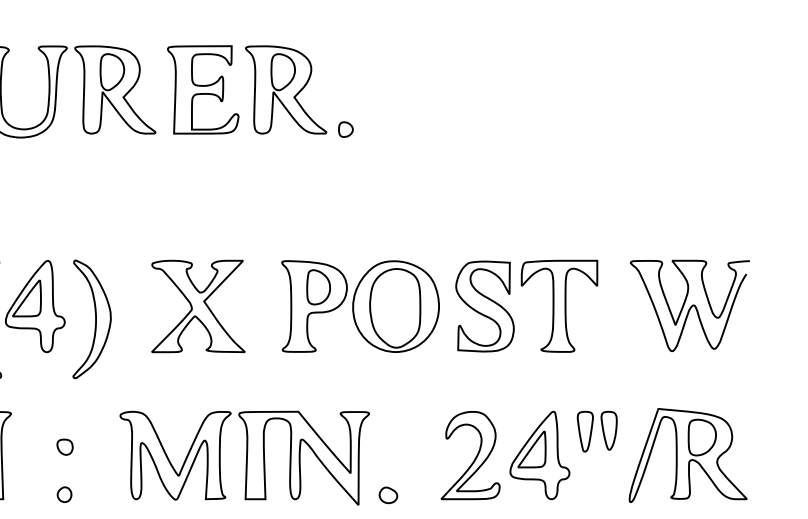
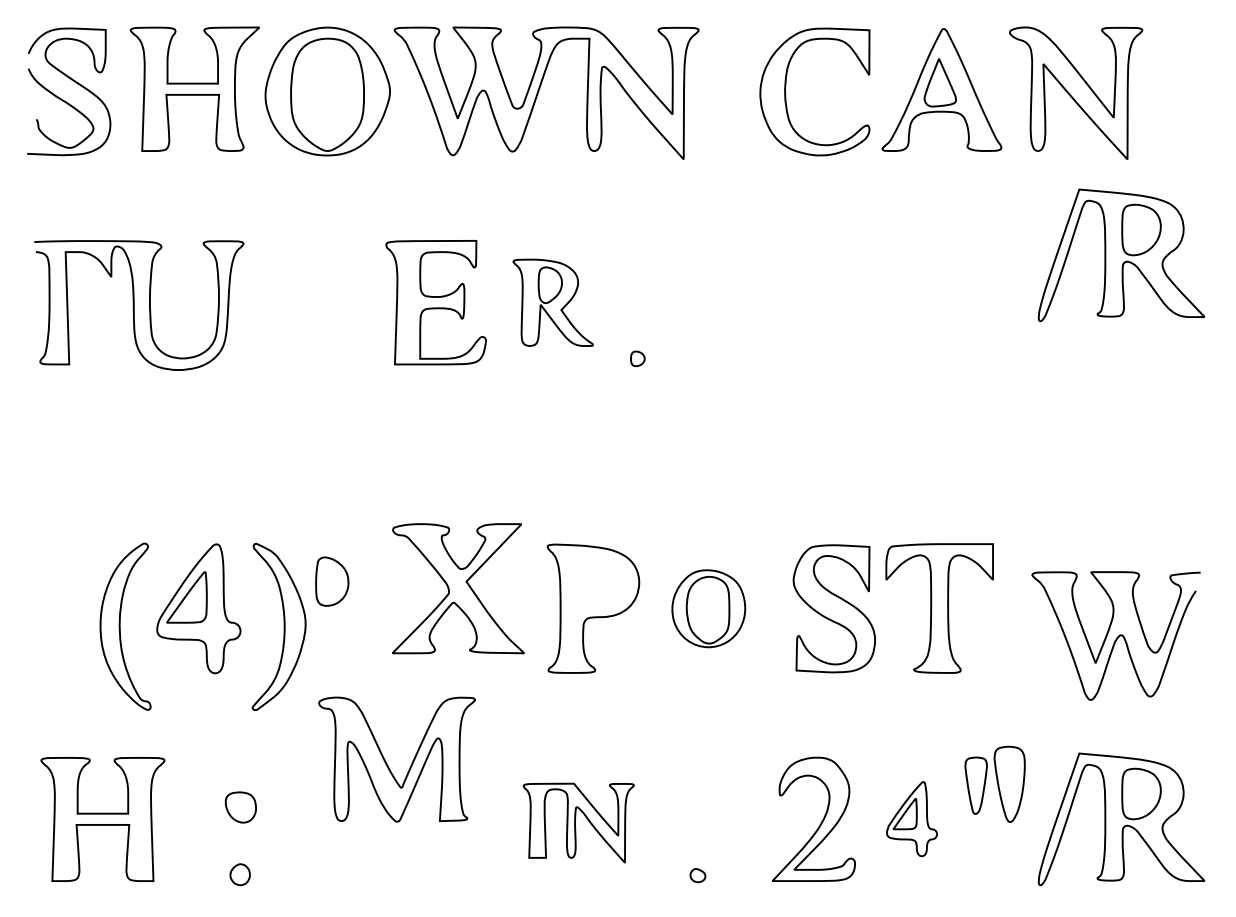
part: (688, 56) -> (1121, 255), added
part: (115, 89) -> (311, 302), removed
part: (285, 89) -> (552, 302), size x0.7
part: (345, 129) -> (637, 358), size x0.7
part: (318, 287) -> (332, 581), moved
part: (198, 306) -> (458, 588), moved
part: (395, 306) -> (708, 608), size x0.6
curve: (691, 306) -> (1117, 636), moved
part: (608, 430) -> (1009, 784), size x1.4
part: (64, 447) -> (240, 807), size x1.4
part: (539, 454) -> (911, 818), size x0.6
part: (303, 457) -> (578, 822), size x0.6
part: (168, 458) -> (387, 763), moved
part: (388, 495) -> (697, 875), size x0.6

